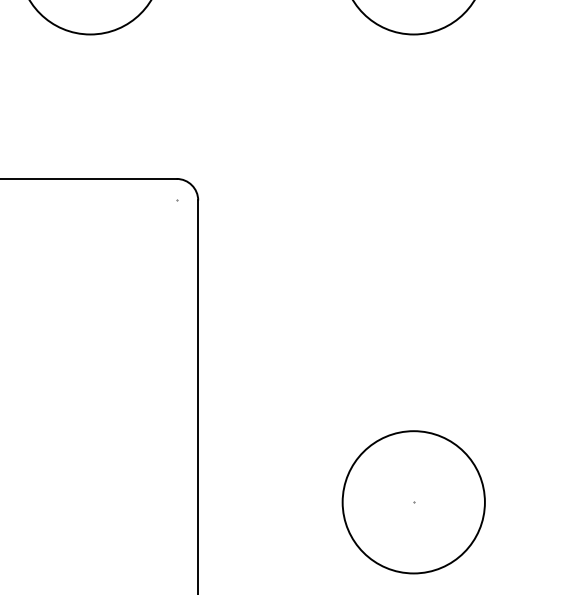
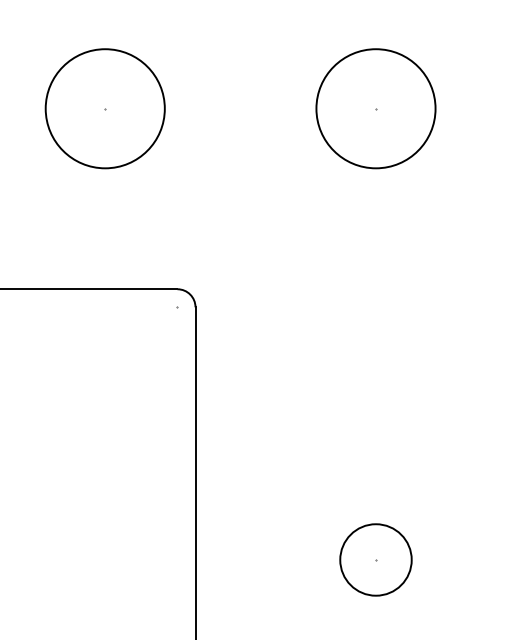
circle: (413, 501) -> (375, 559), size x0.6

